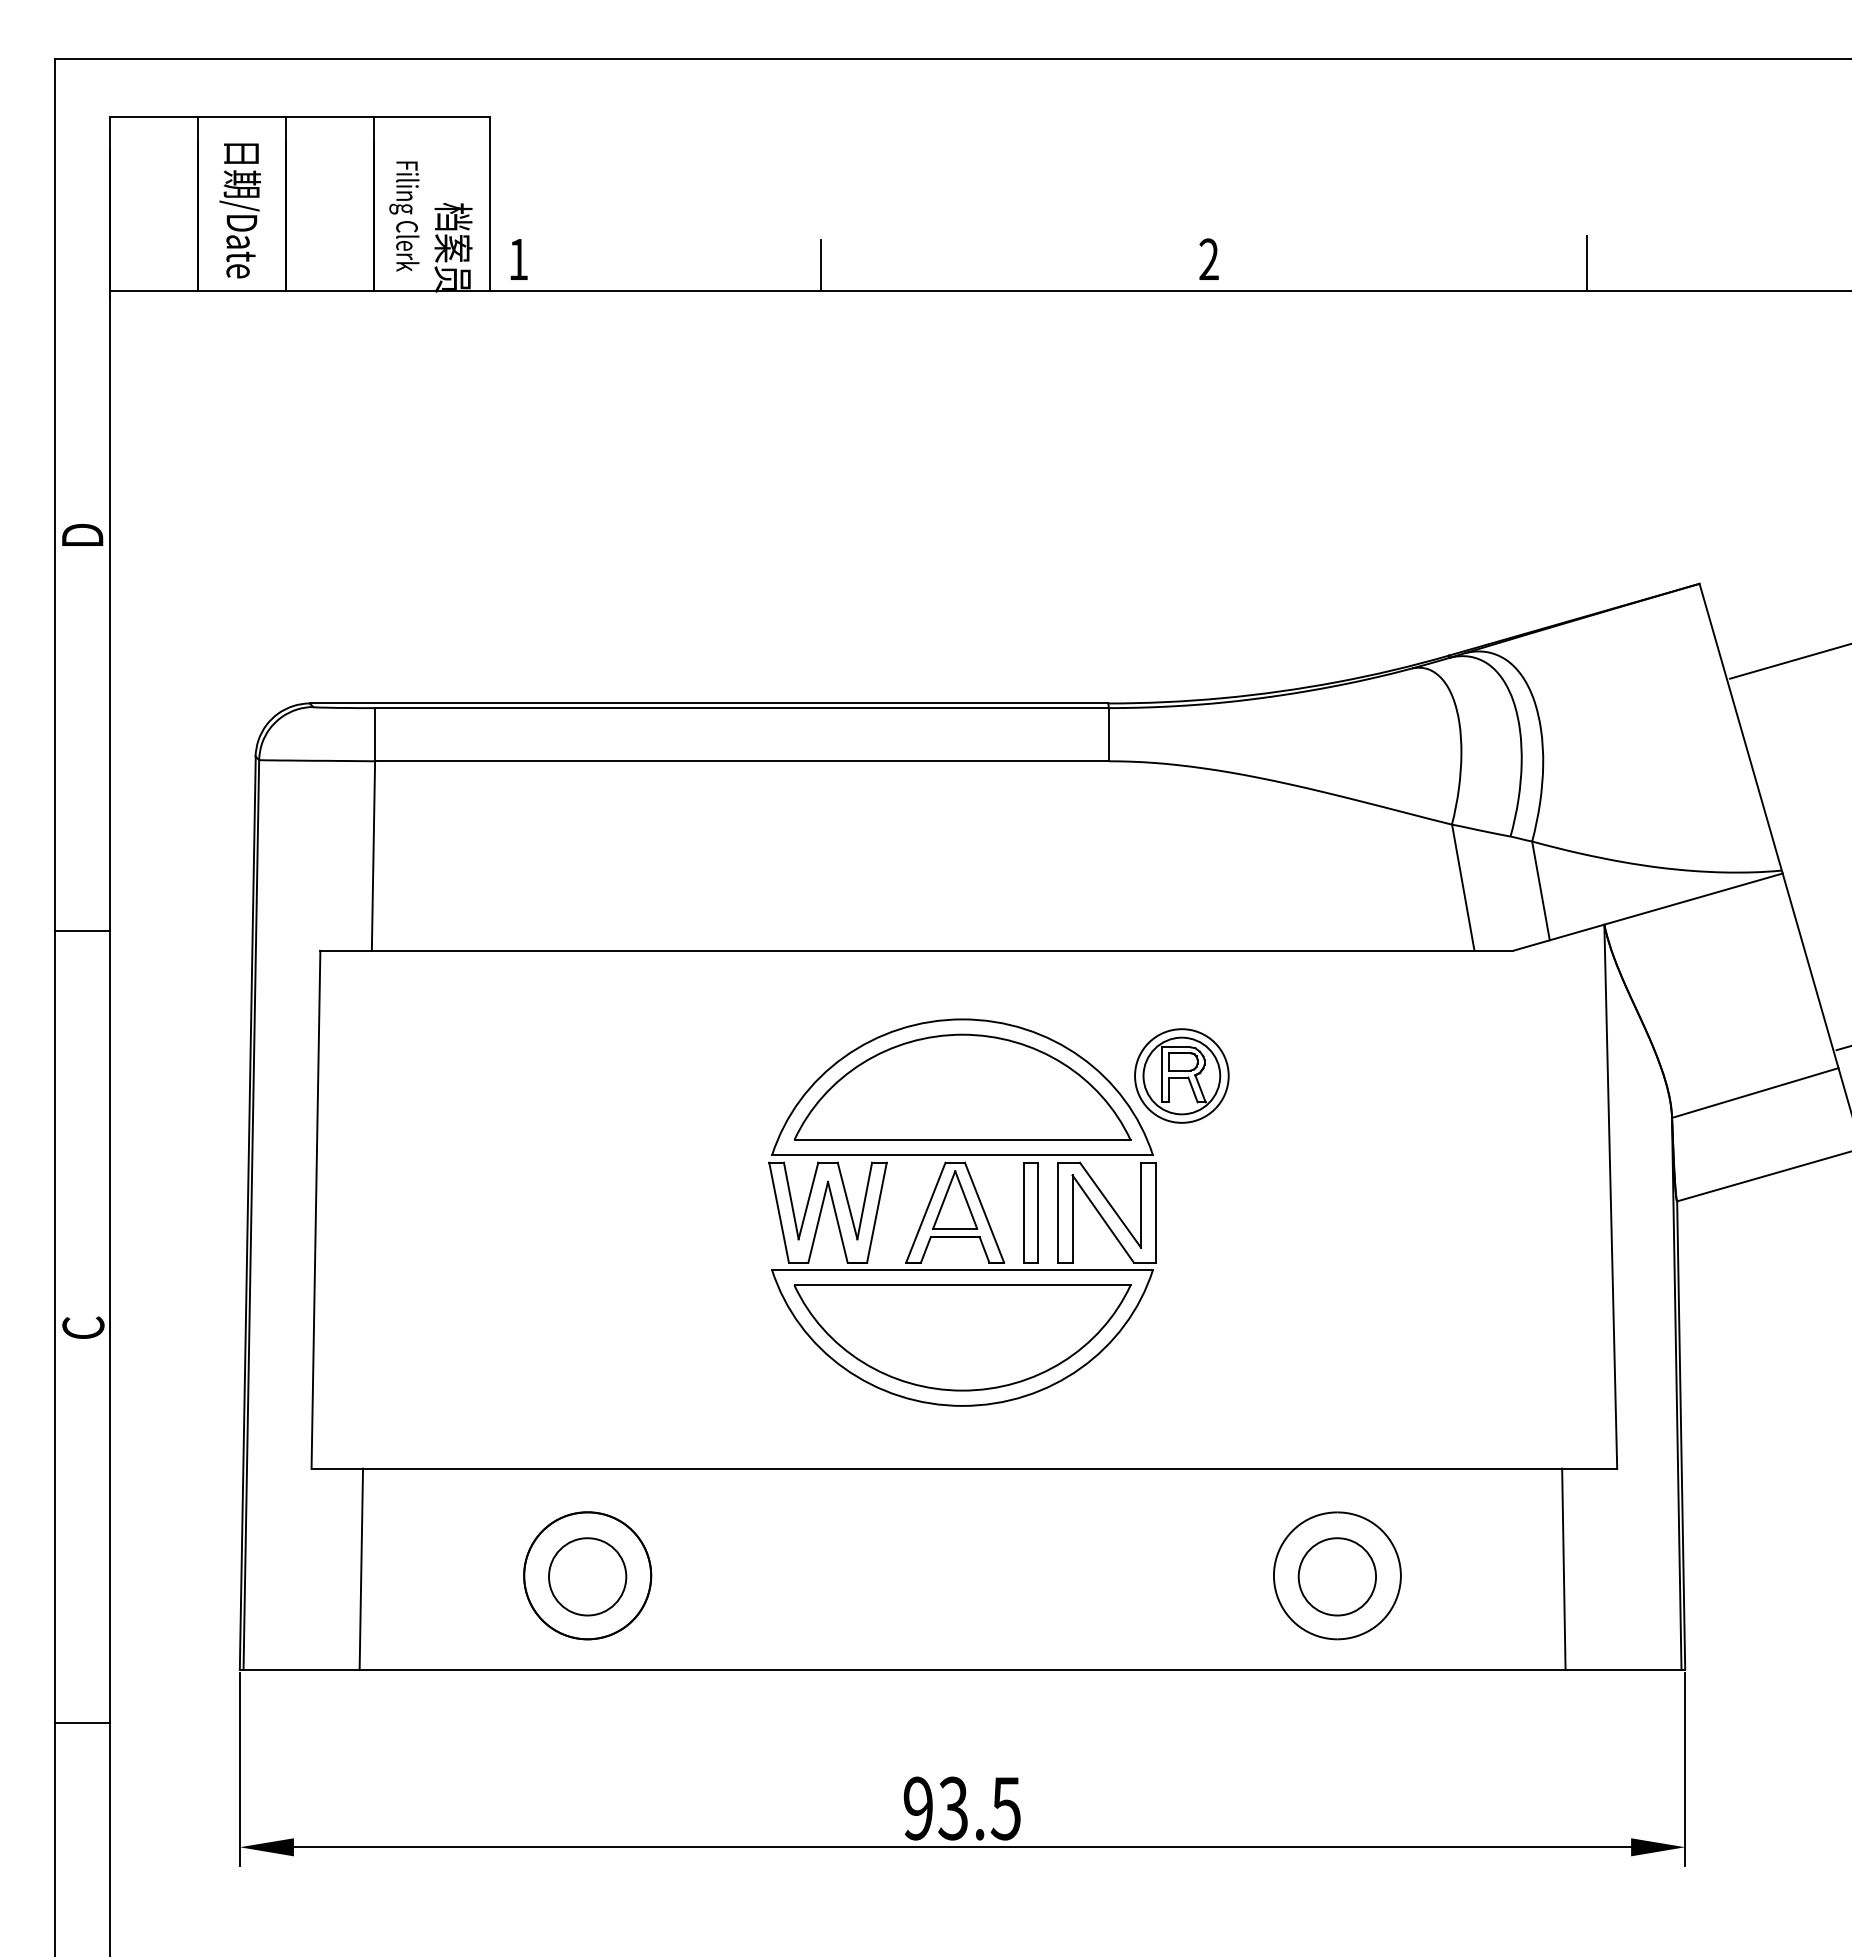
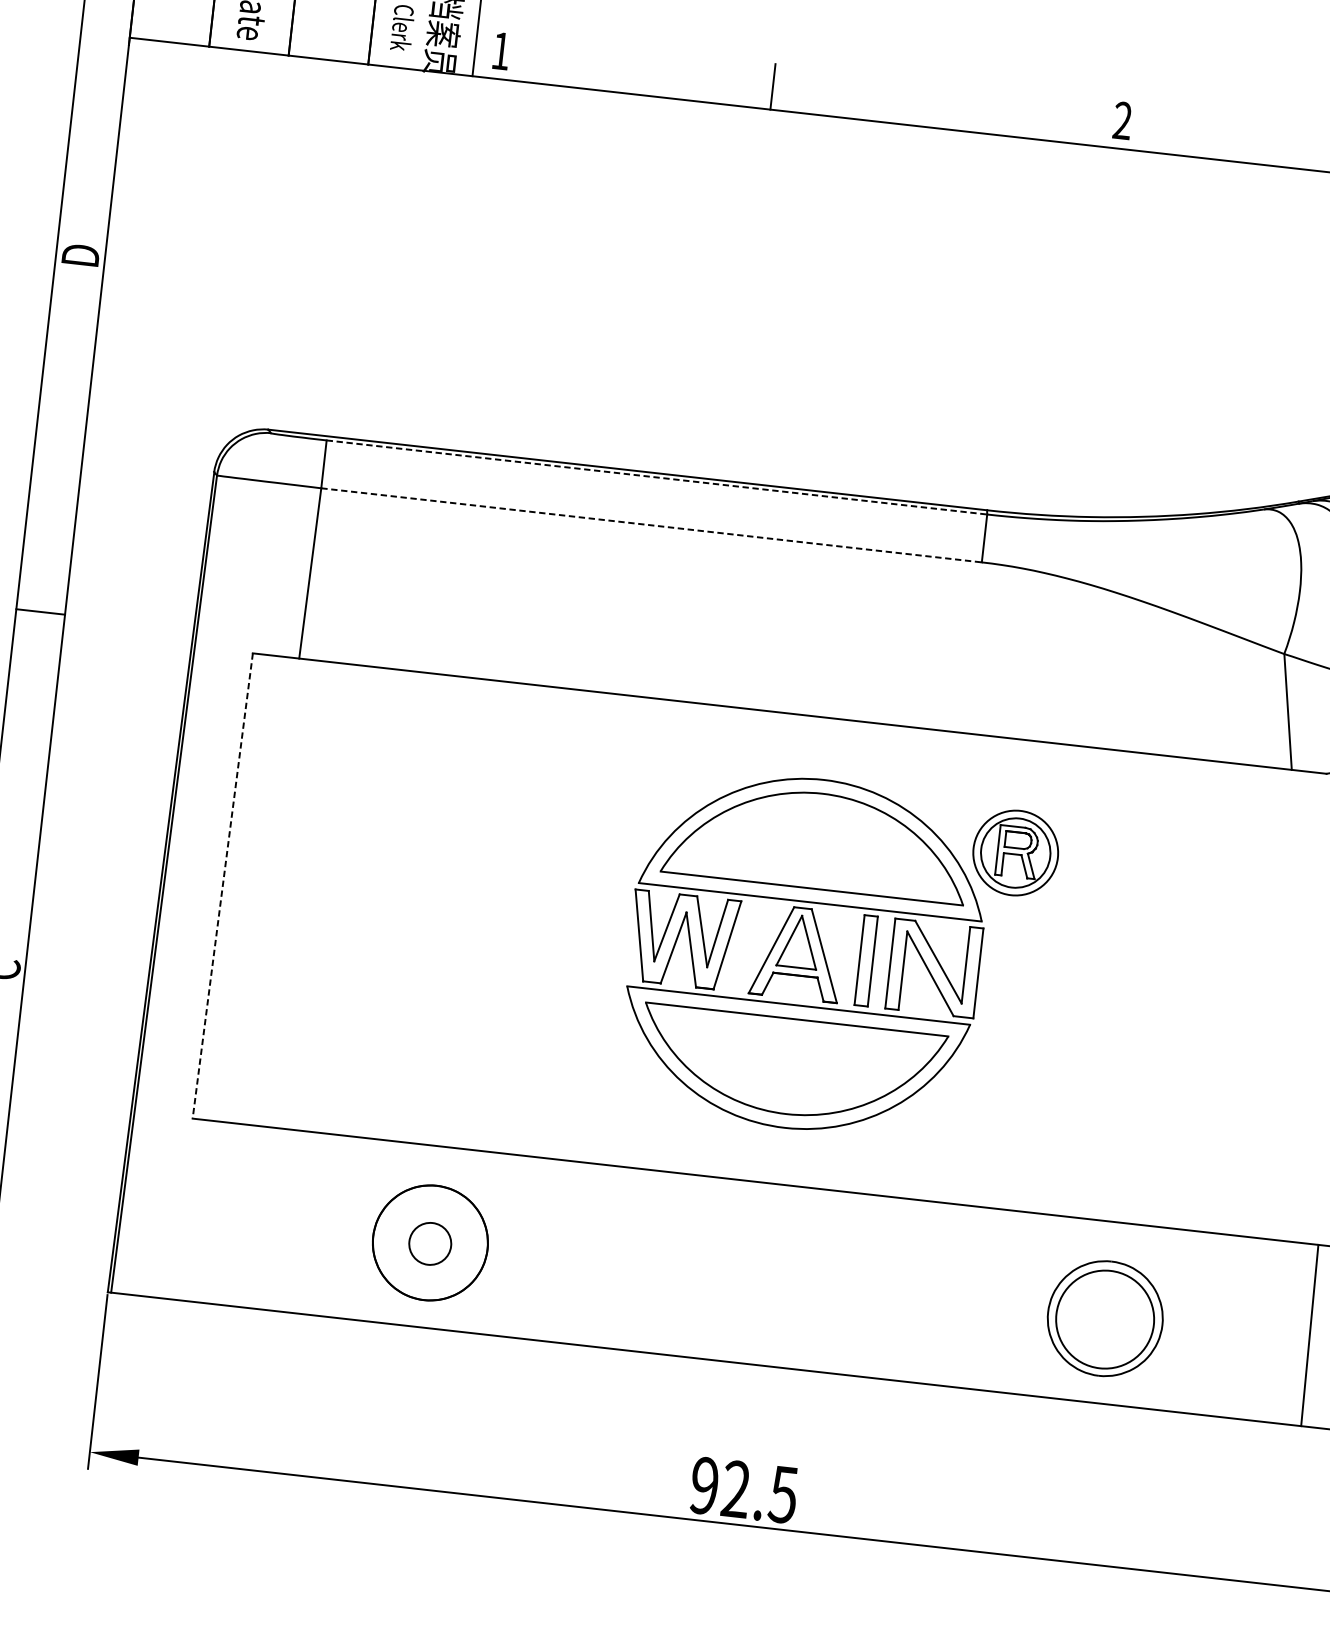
line: (742, 708) -> (657, 477), solid -> dashed
line: (742, 761) -> (651, 525), solid -> dashed
line: (315, 1209) -> (222, 885), solid -> dashed
line: (361, 1568) -> (227, 1213), removed
circle: (587, 1576) -> (430, 1243), size x0.6
circle: (1337, 1576) -> (1105, 1319), size x1.4
text: (953, 1808) -> (736, 1489), 93.5 -> 92.5

